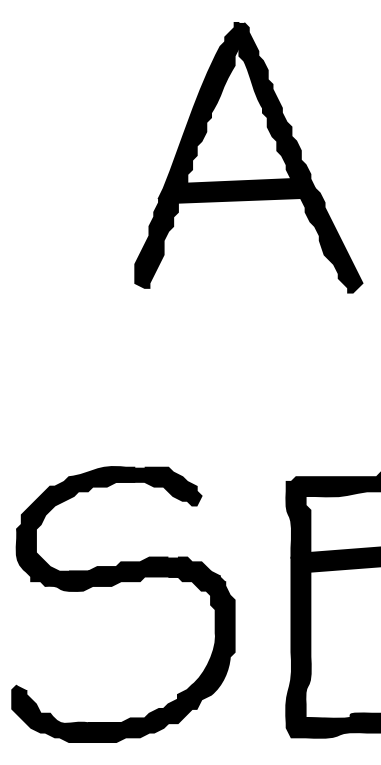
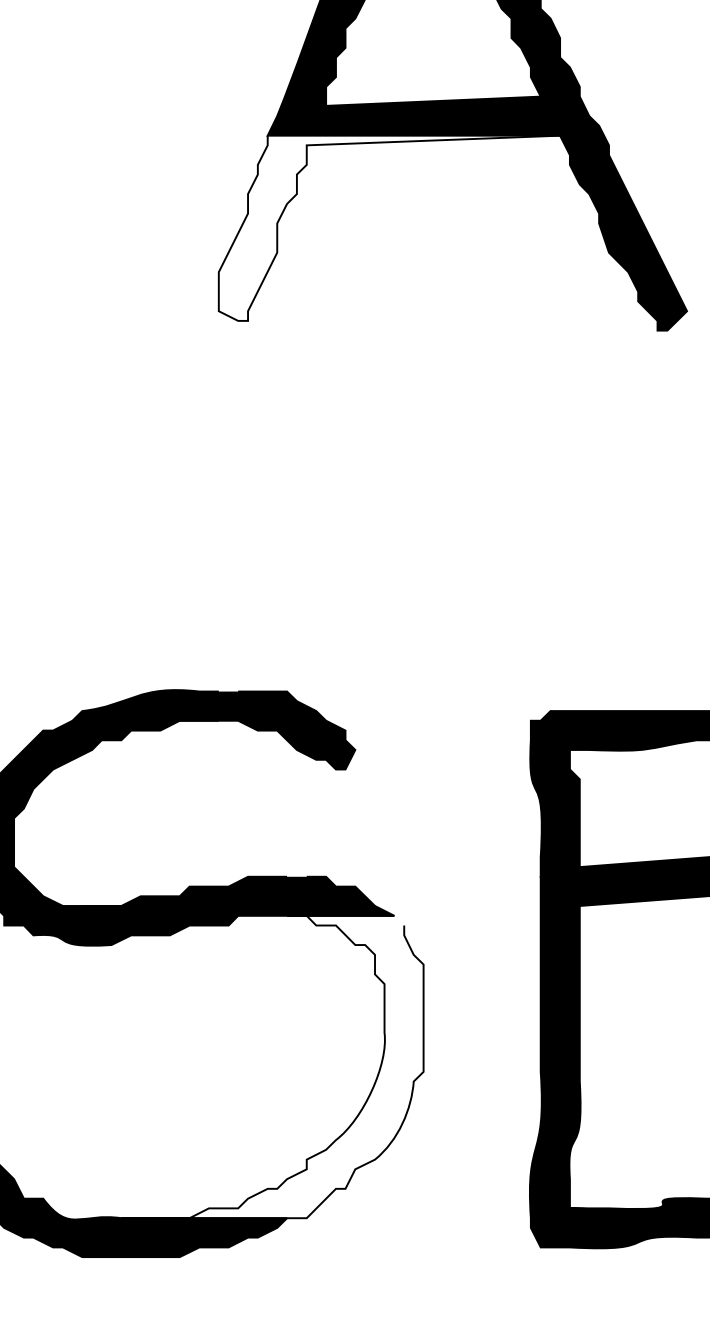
fill: (217, 242) -> (388, 227), removed
fill: (161, 649) -> (272, 1066), removed

